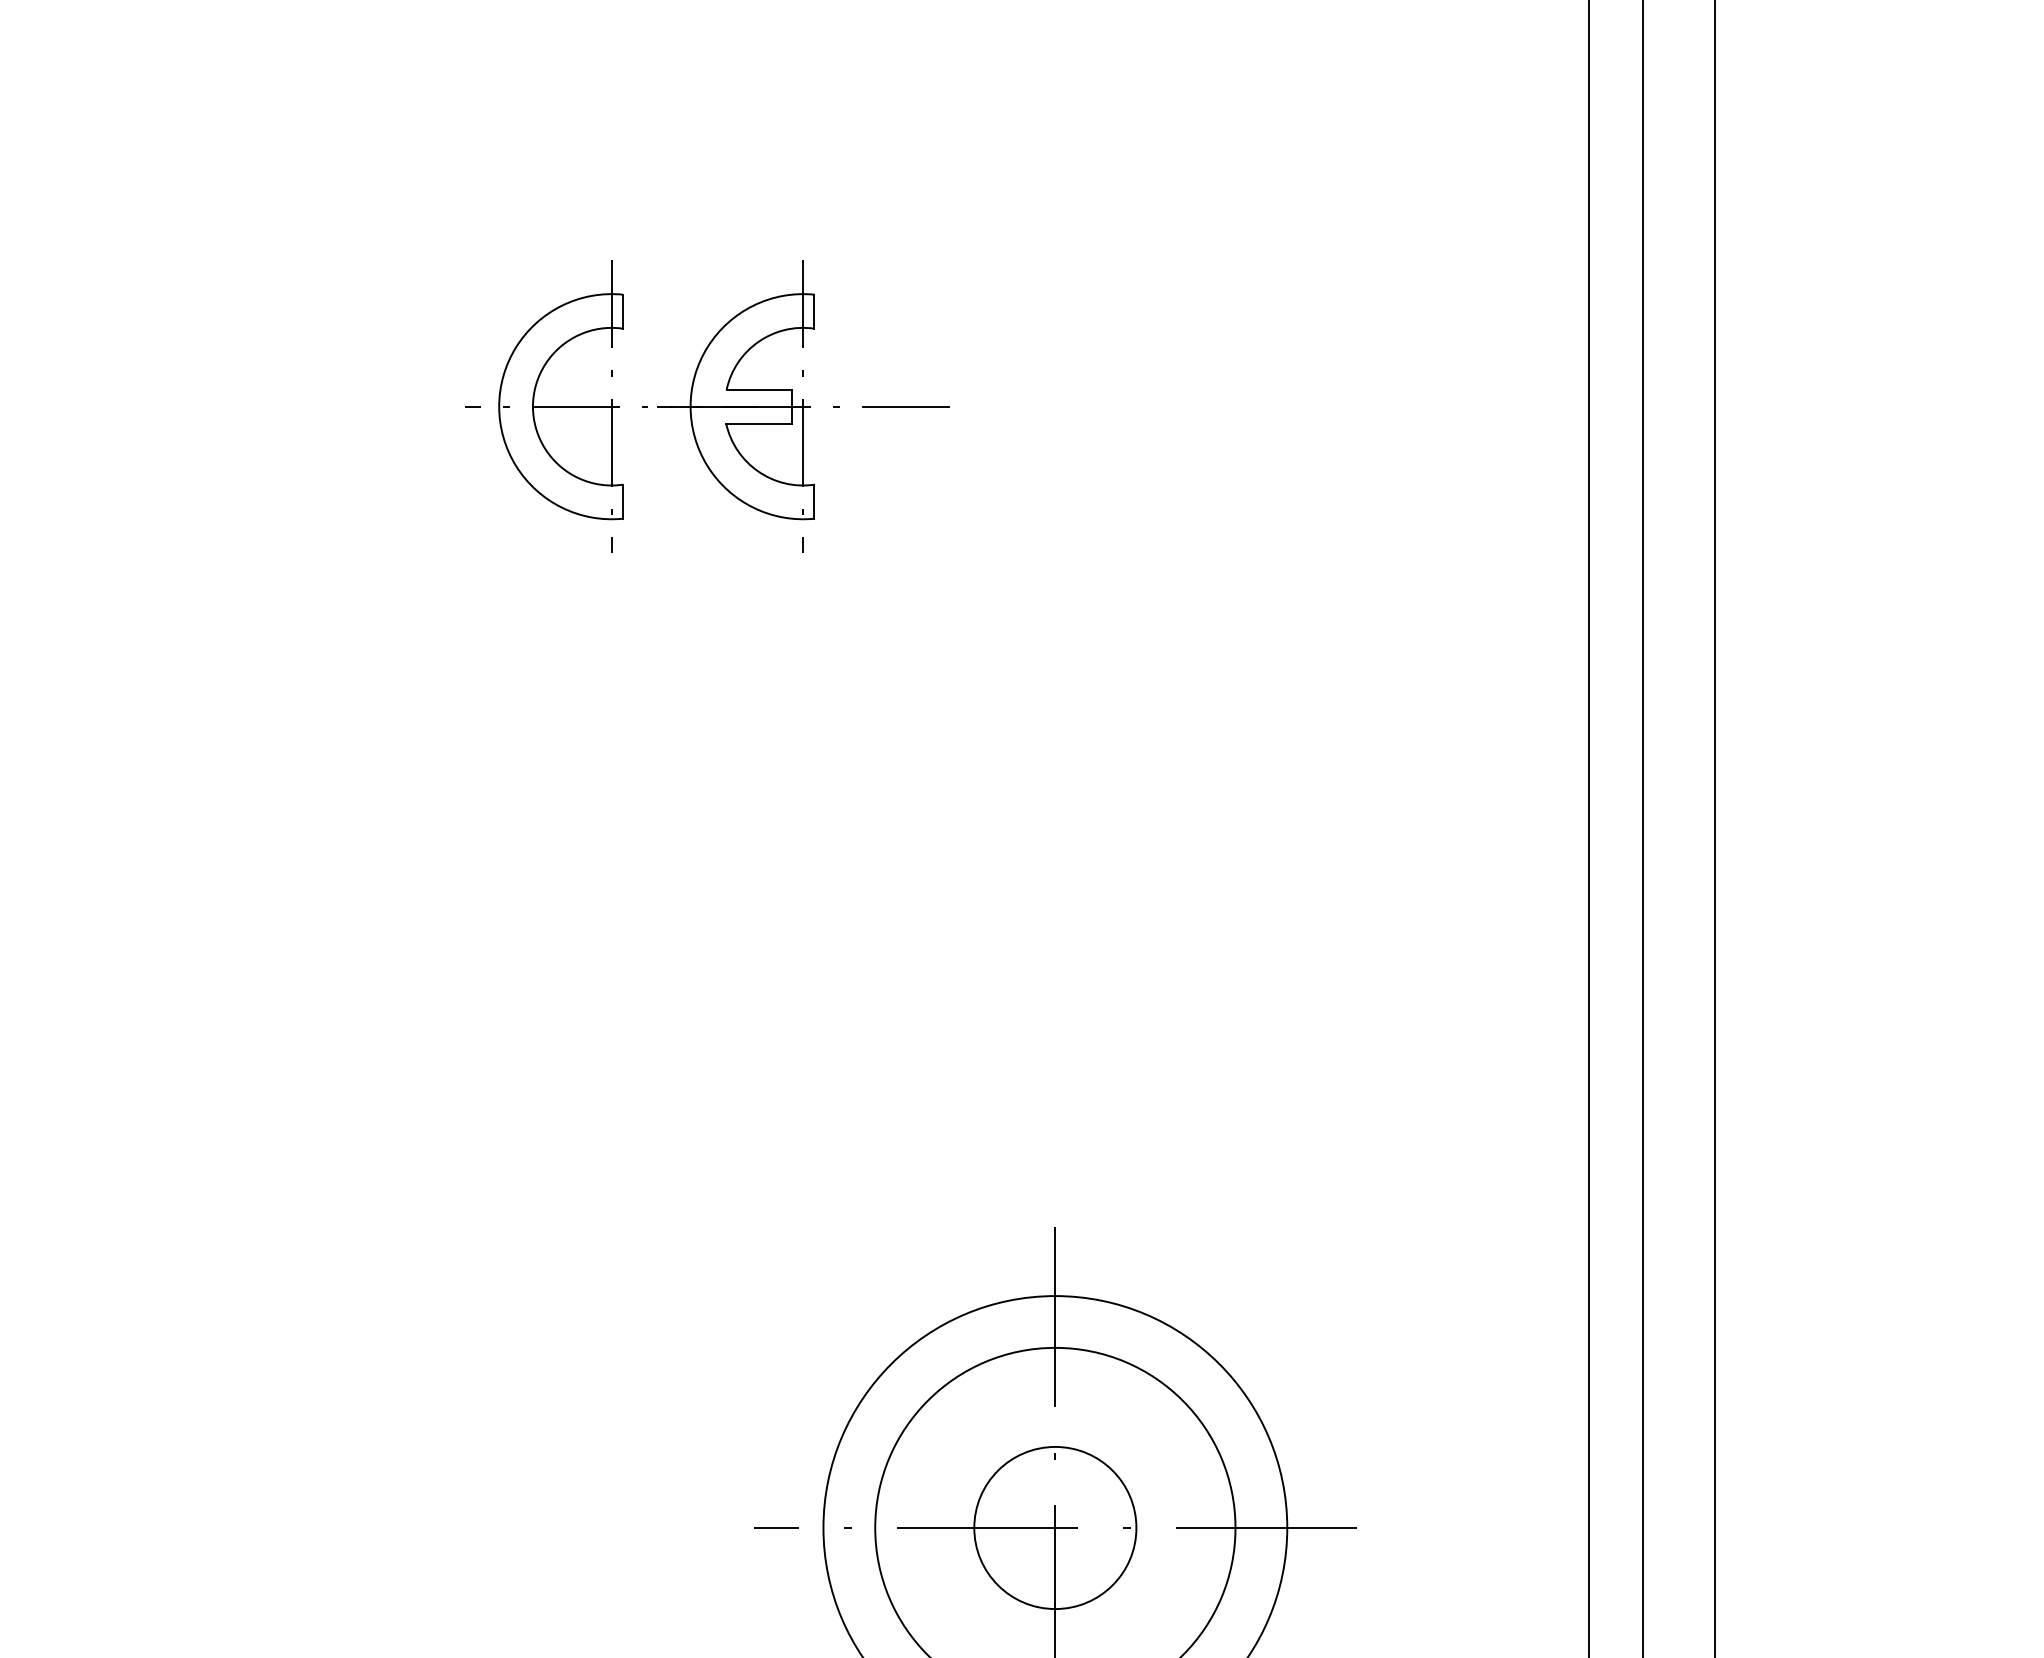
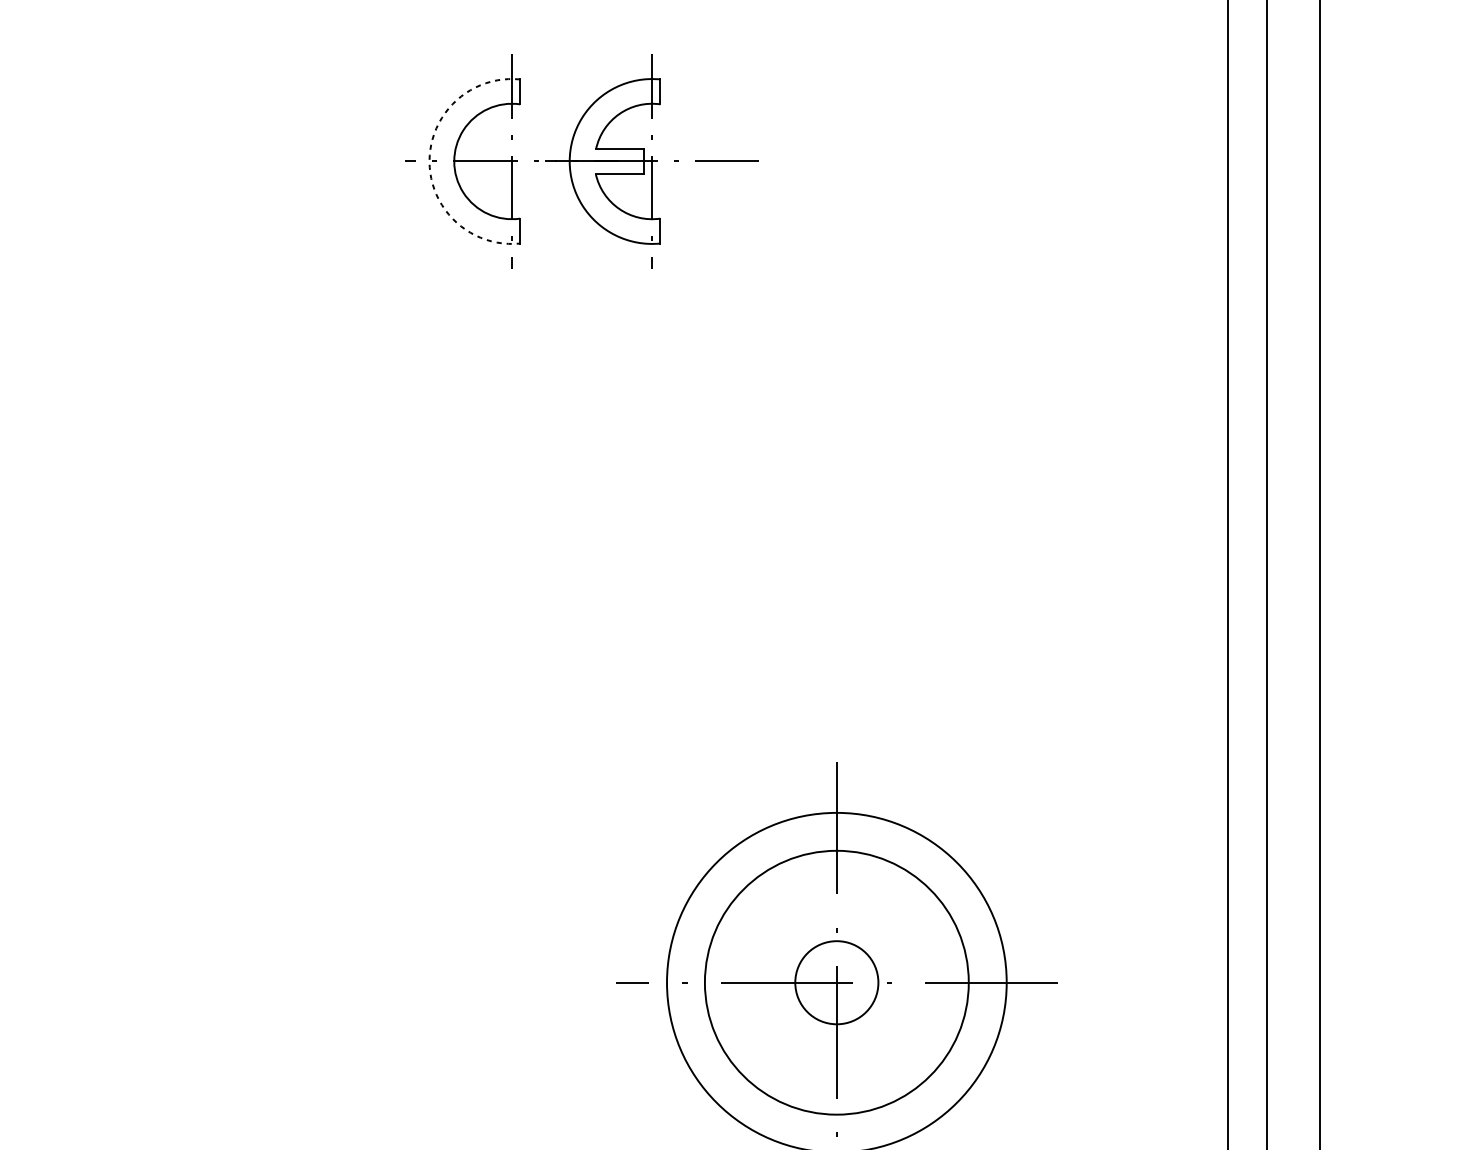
arc: (499, 406) -> (429, 161), solid -> dashed
circle: (1055, 1527) -> (836, 982), size x0.7

